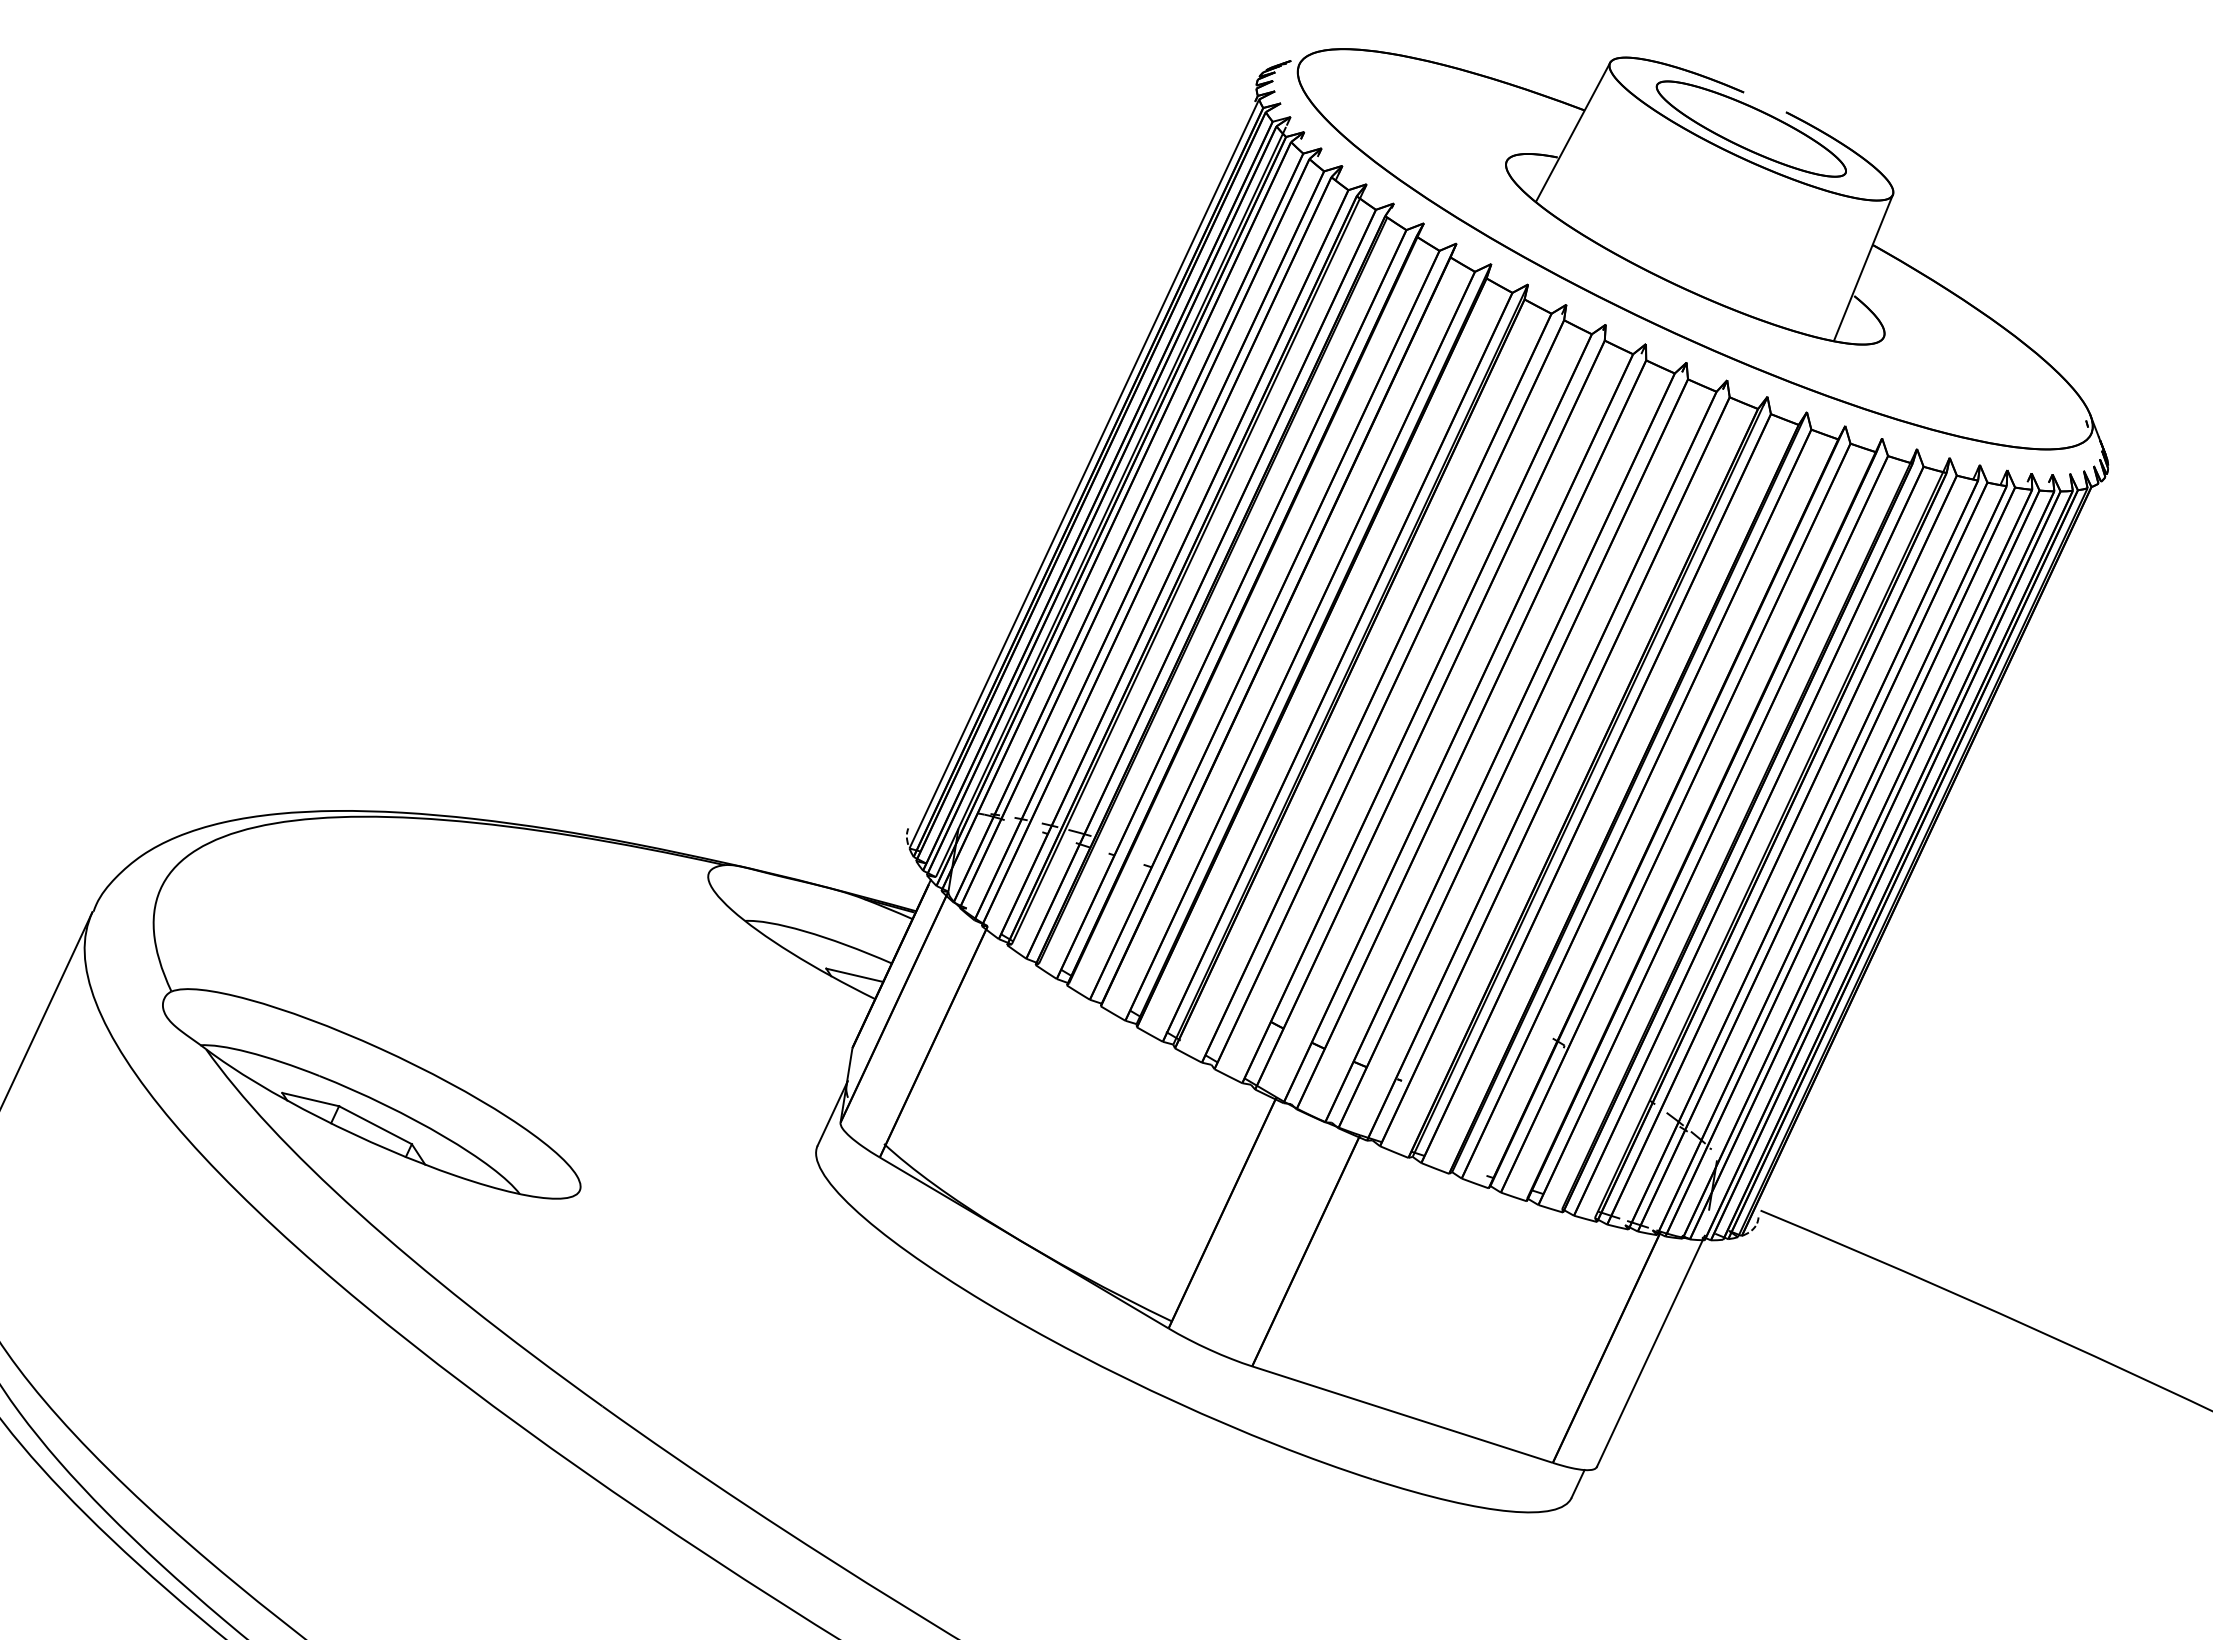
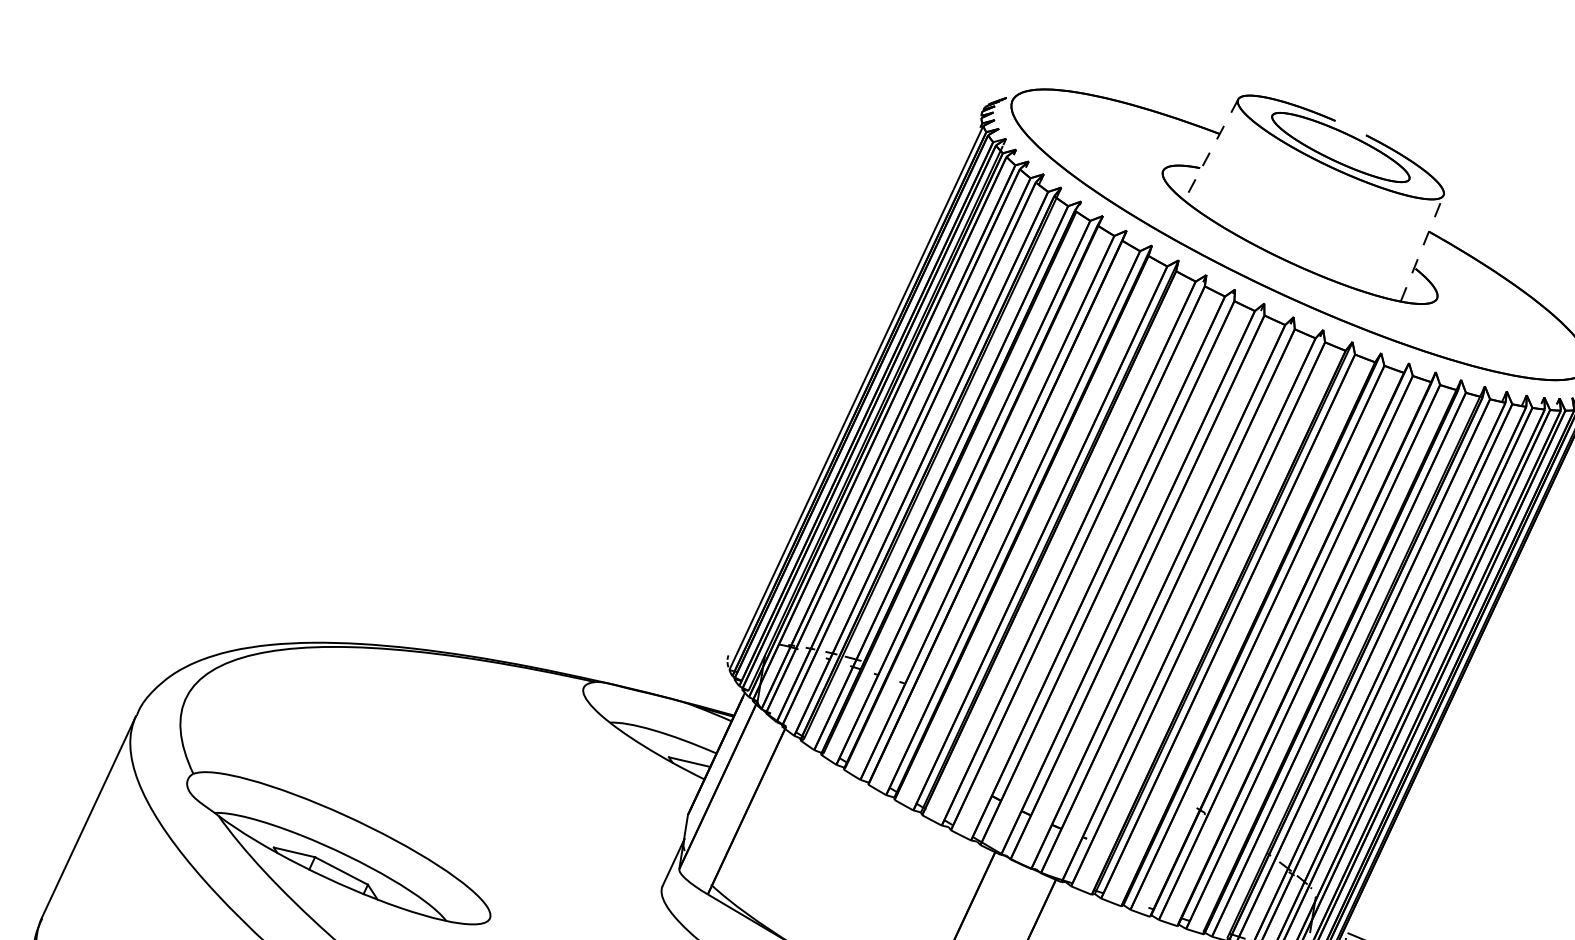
line: (1573, 132) -> (1211, 149), solid -> dashed
line: (1863, 267) -> (1422, 248), solid -> dashed

